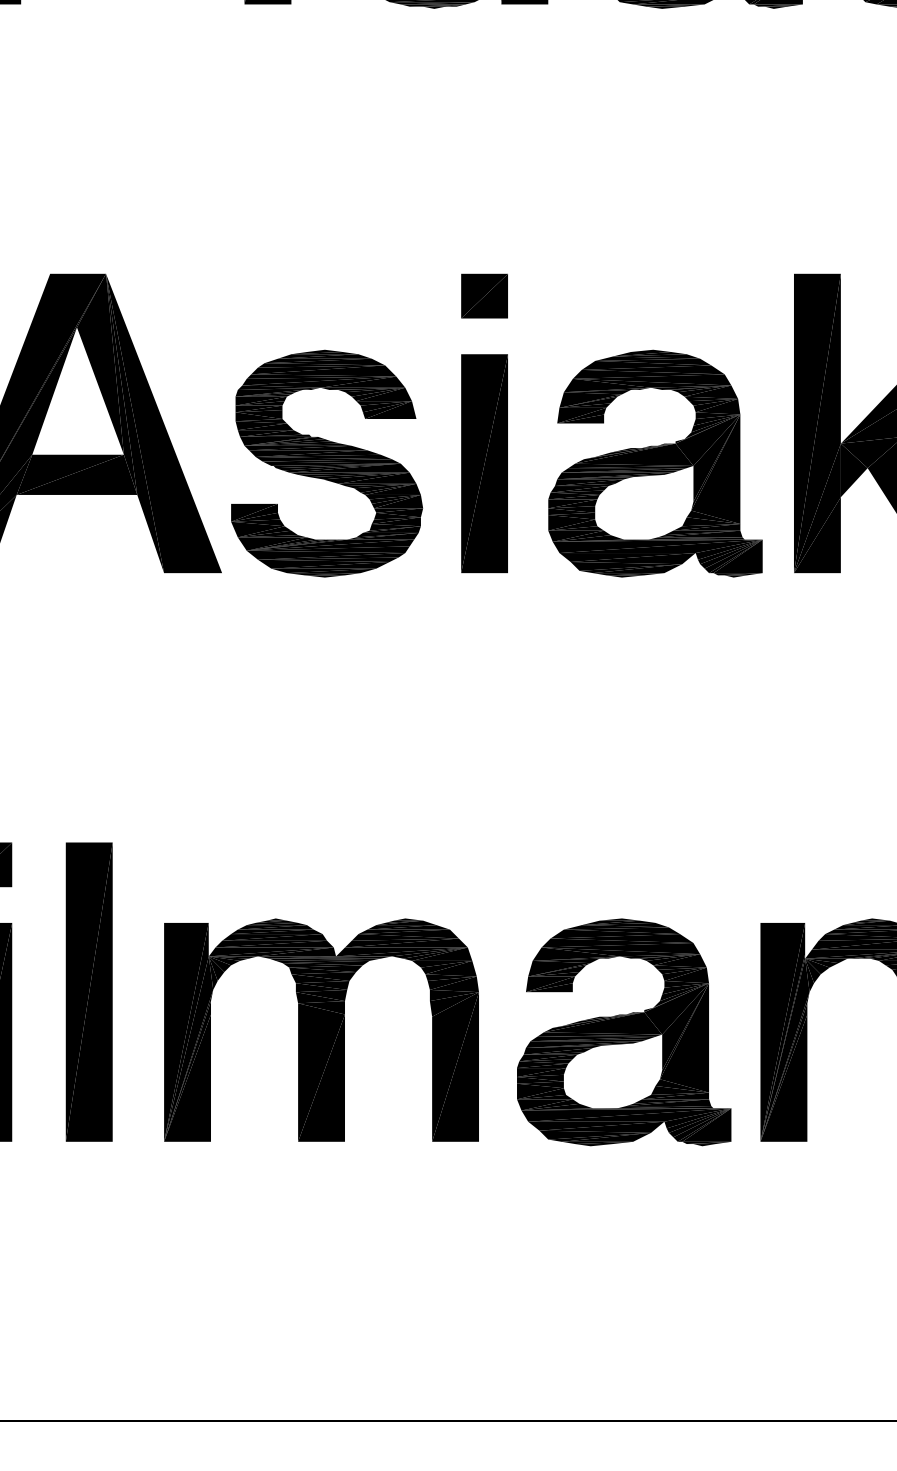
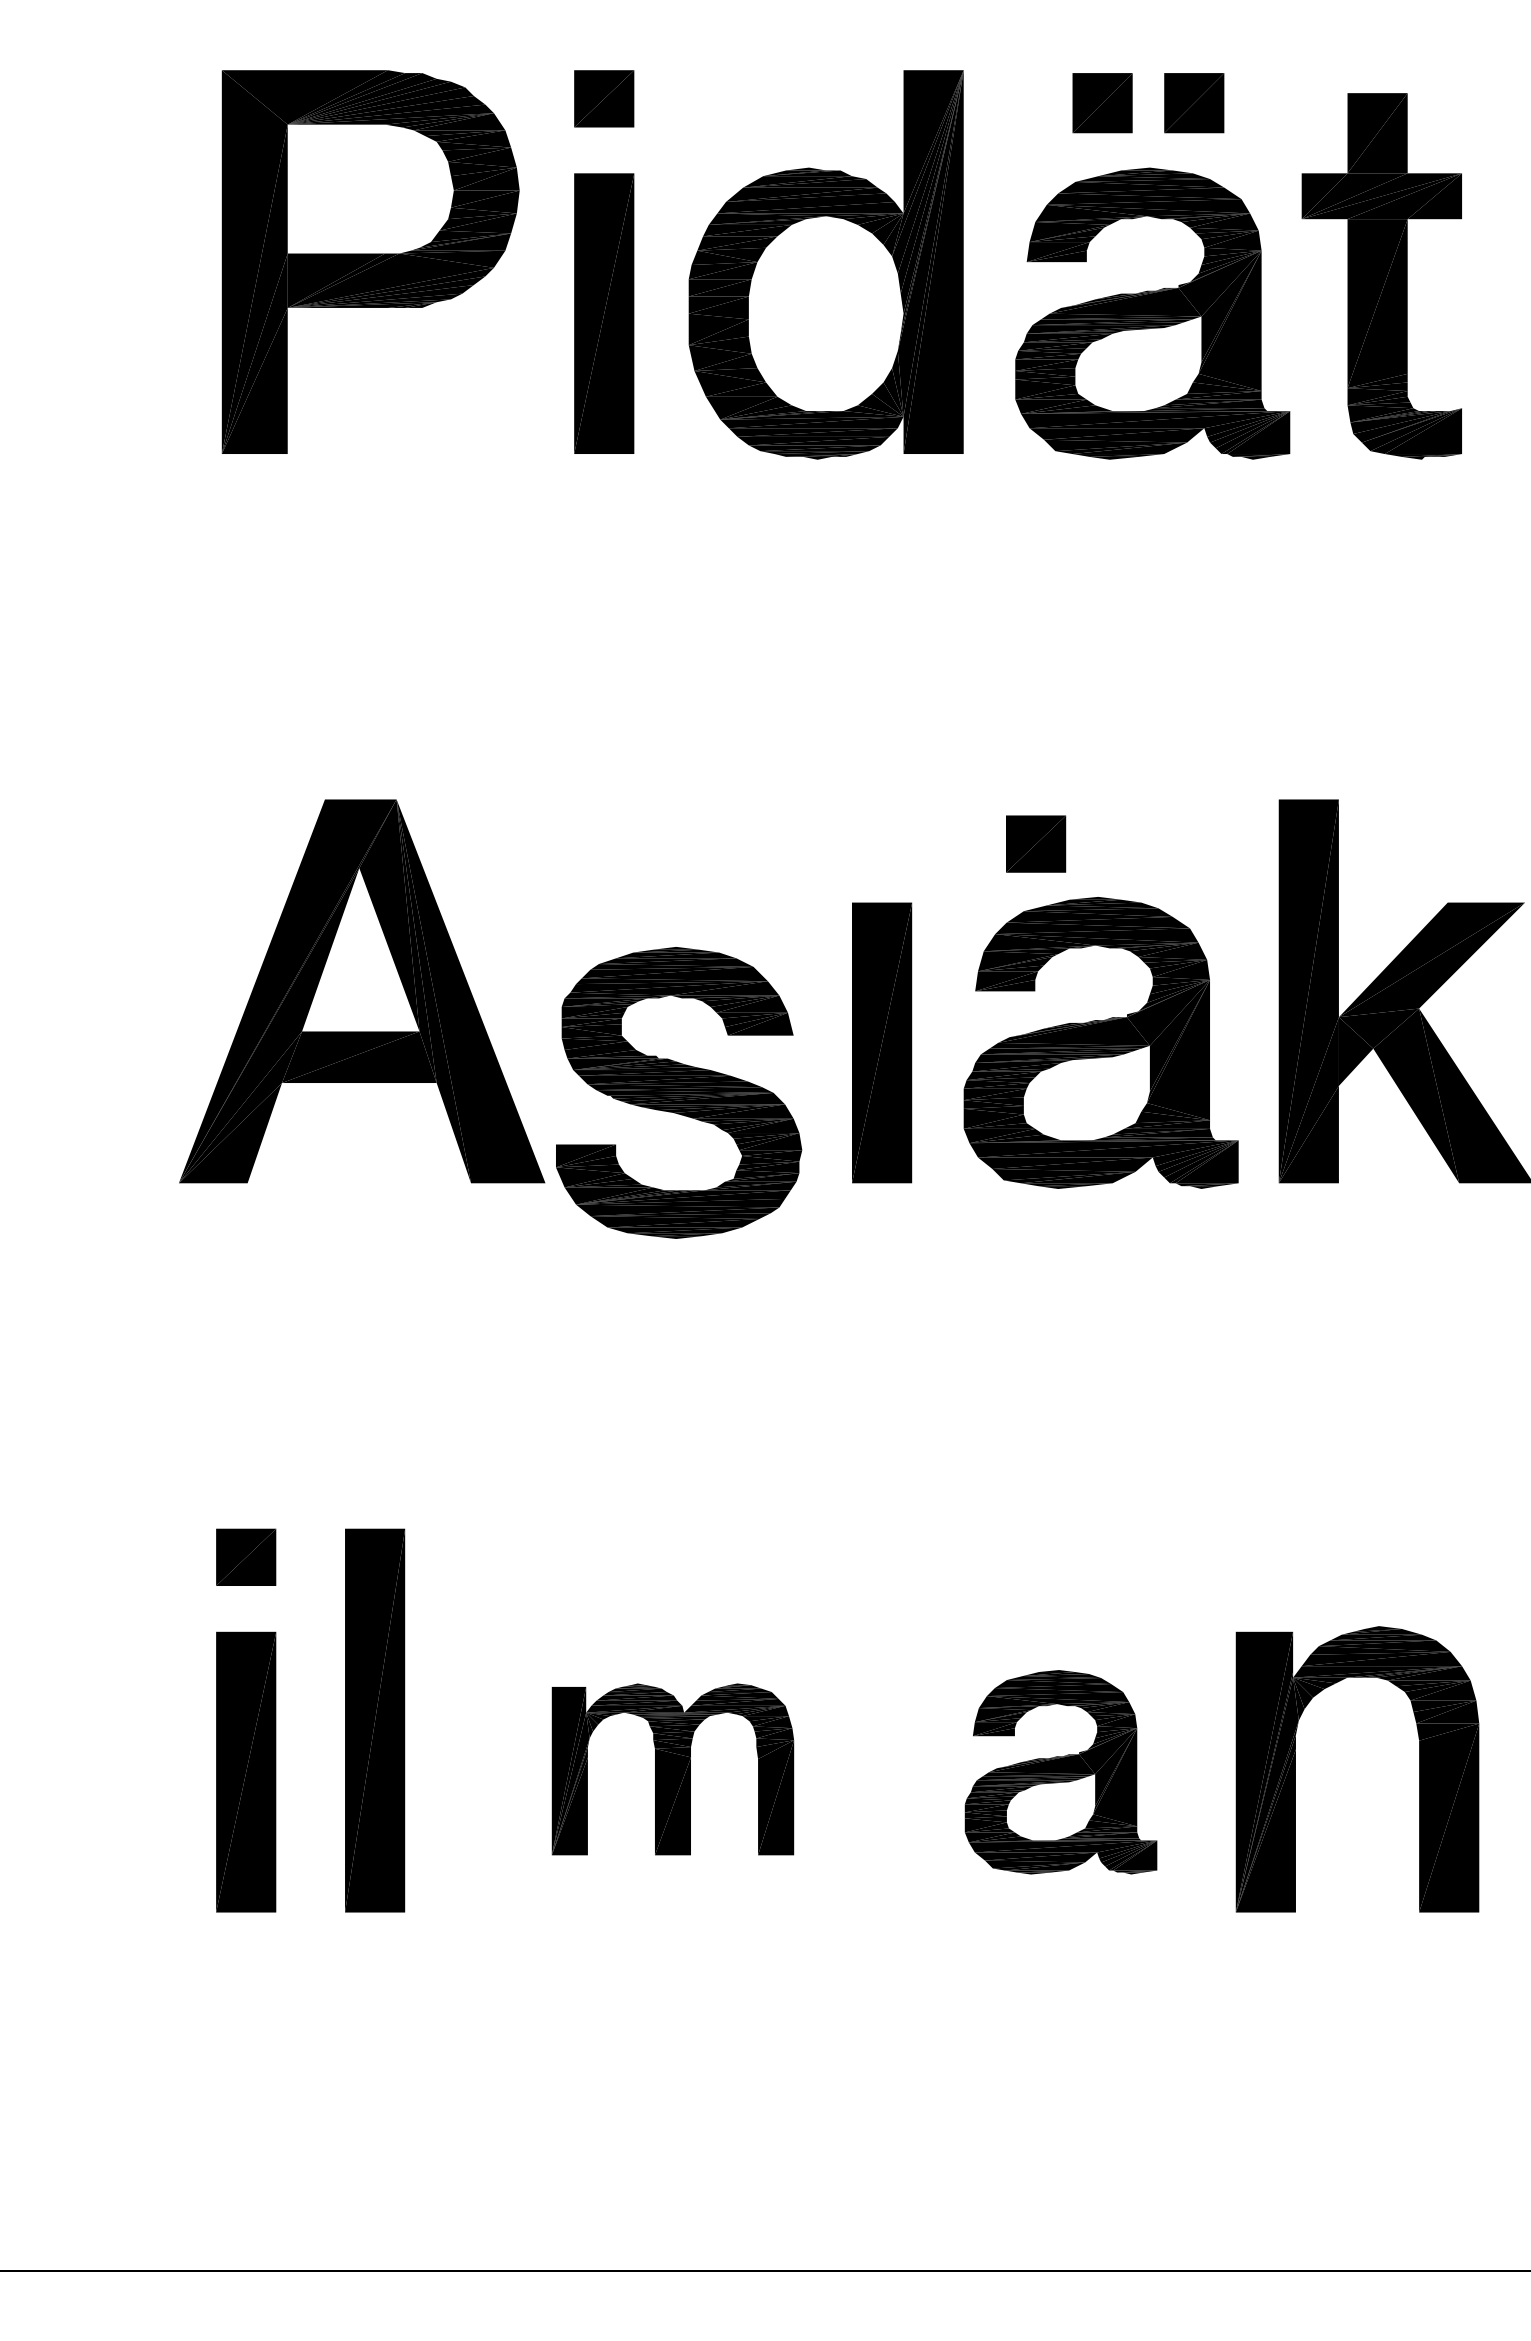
part: (484, 295) -> (1036, 843), moved
part: (327, 463) -> (679, 1092), moved
part: (321, 1030) -> (672, 1769), size x0.6
part: (623, 1032) -> (1060, 1772), size x0.7

